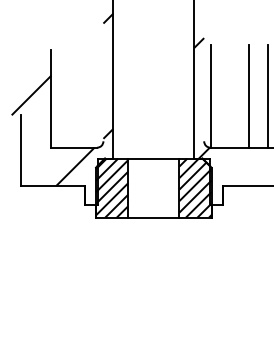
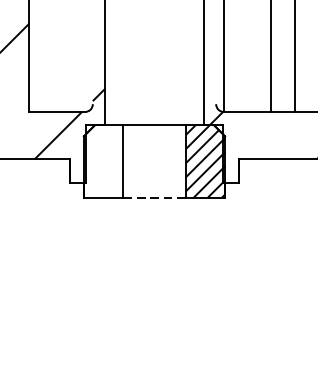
hatch: (112, 187) -> (103, 160), removed
line: (153, 217) -> (154, 197), solid -> dashed

